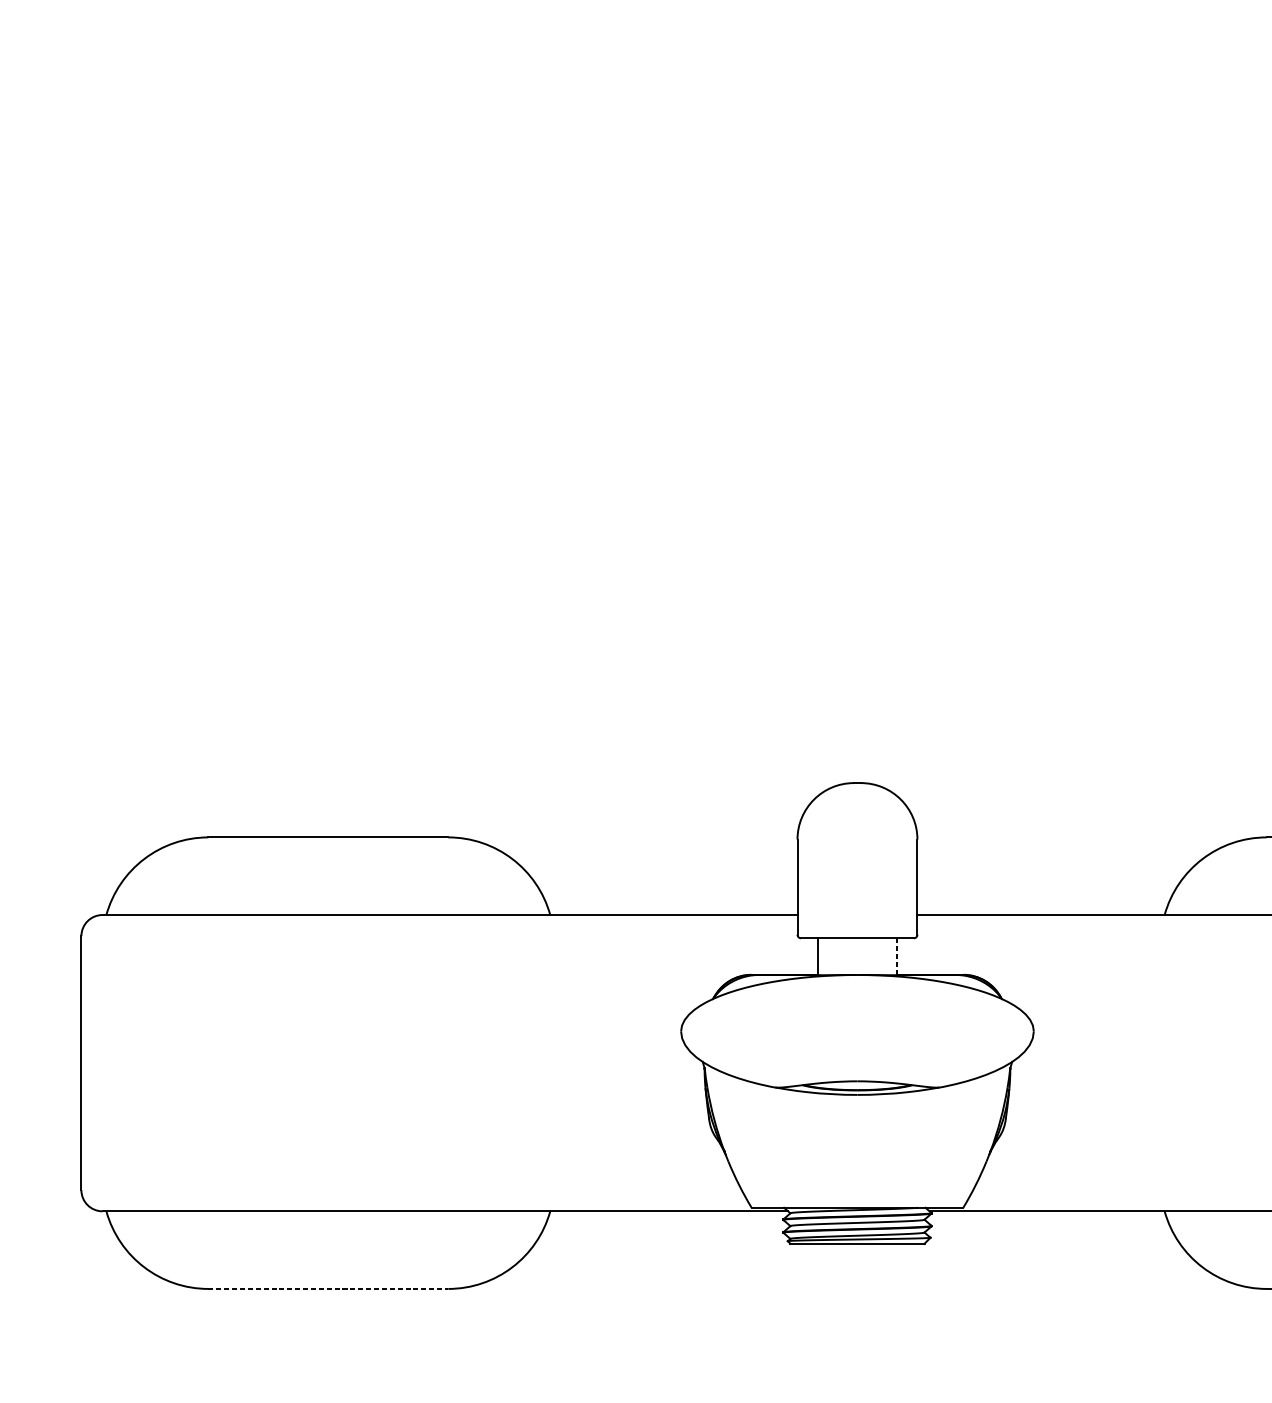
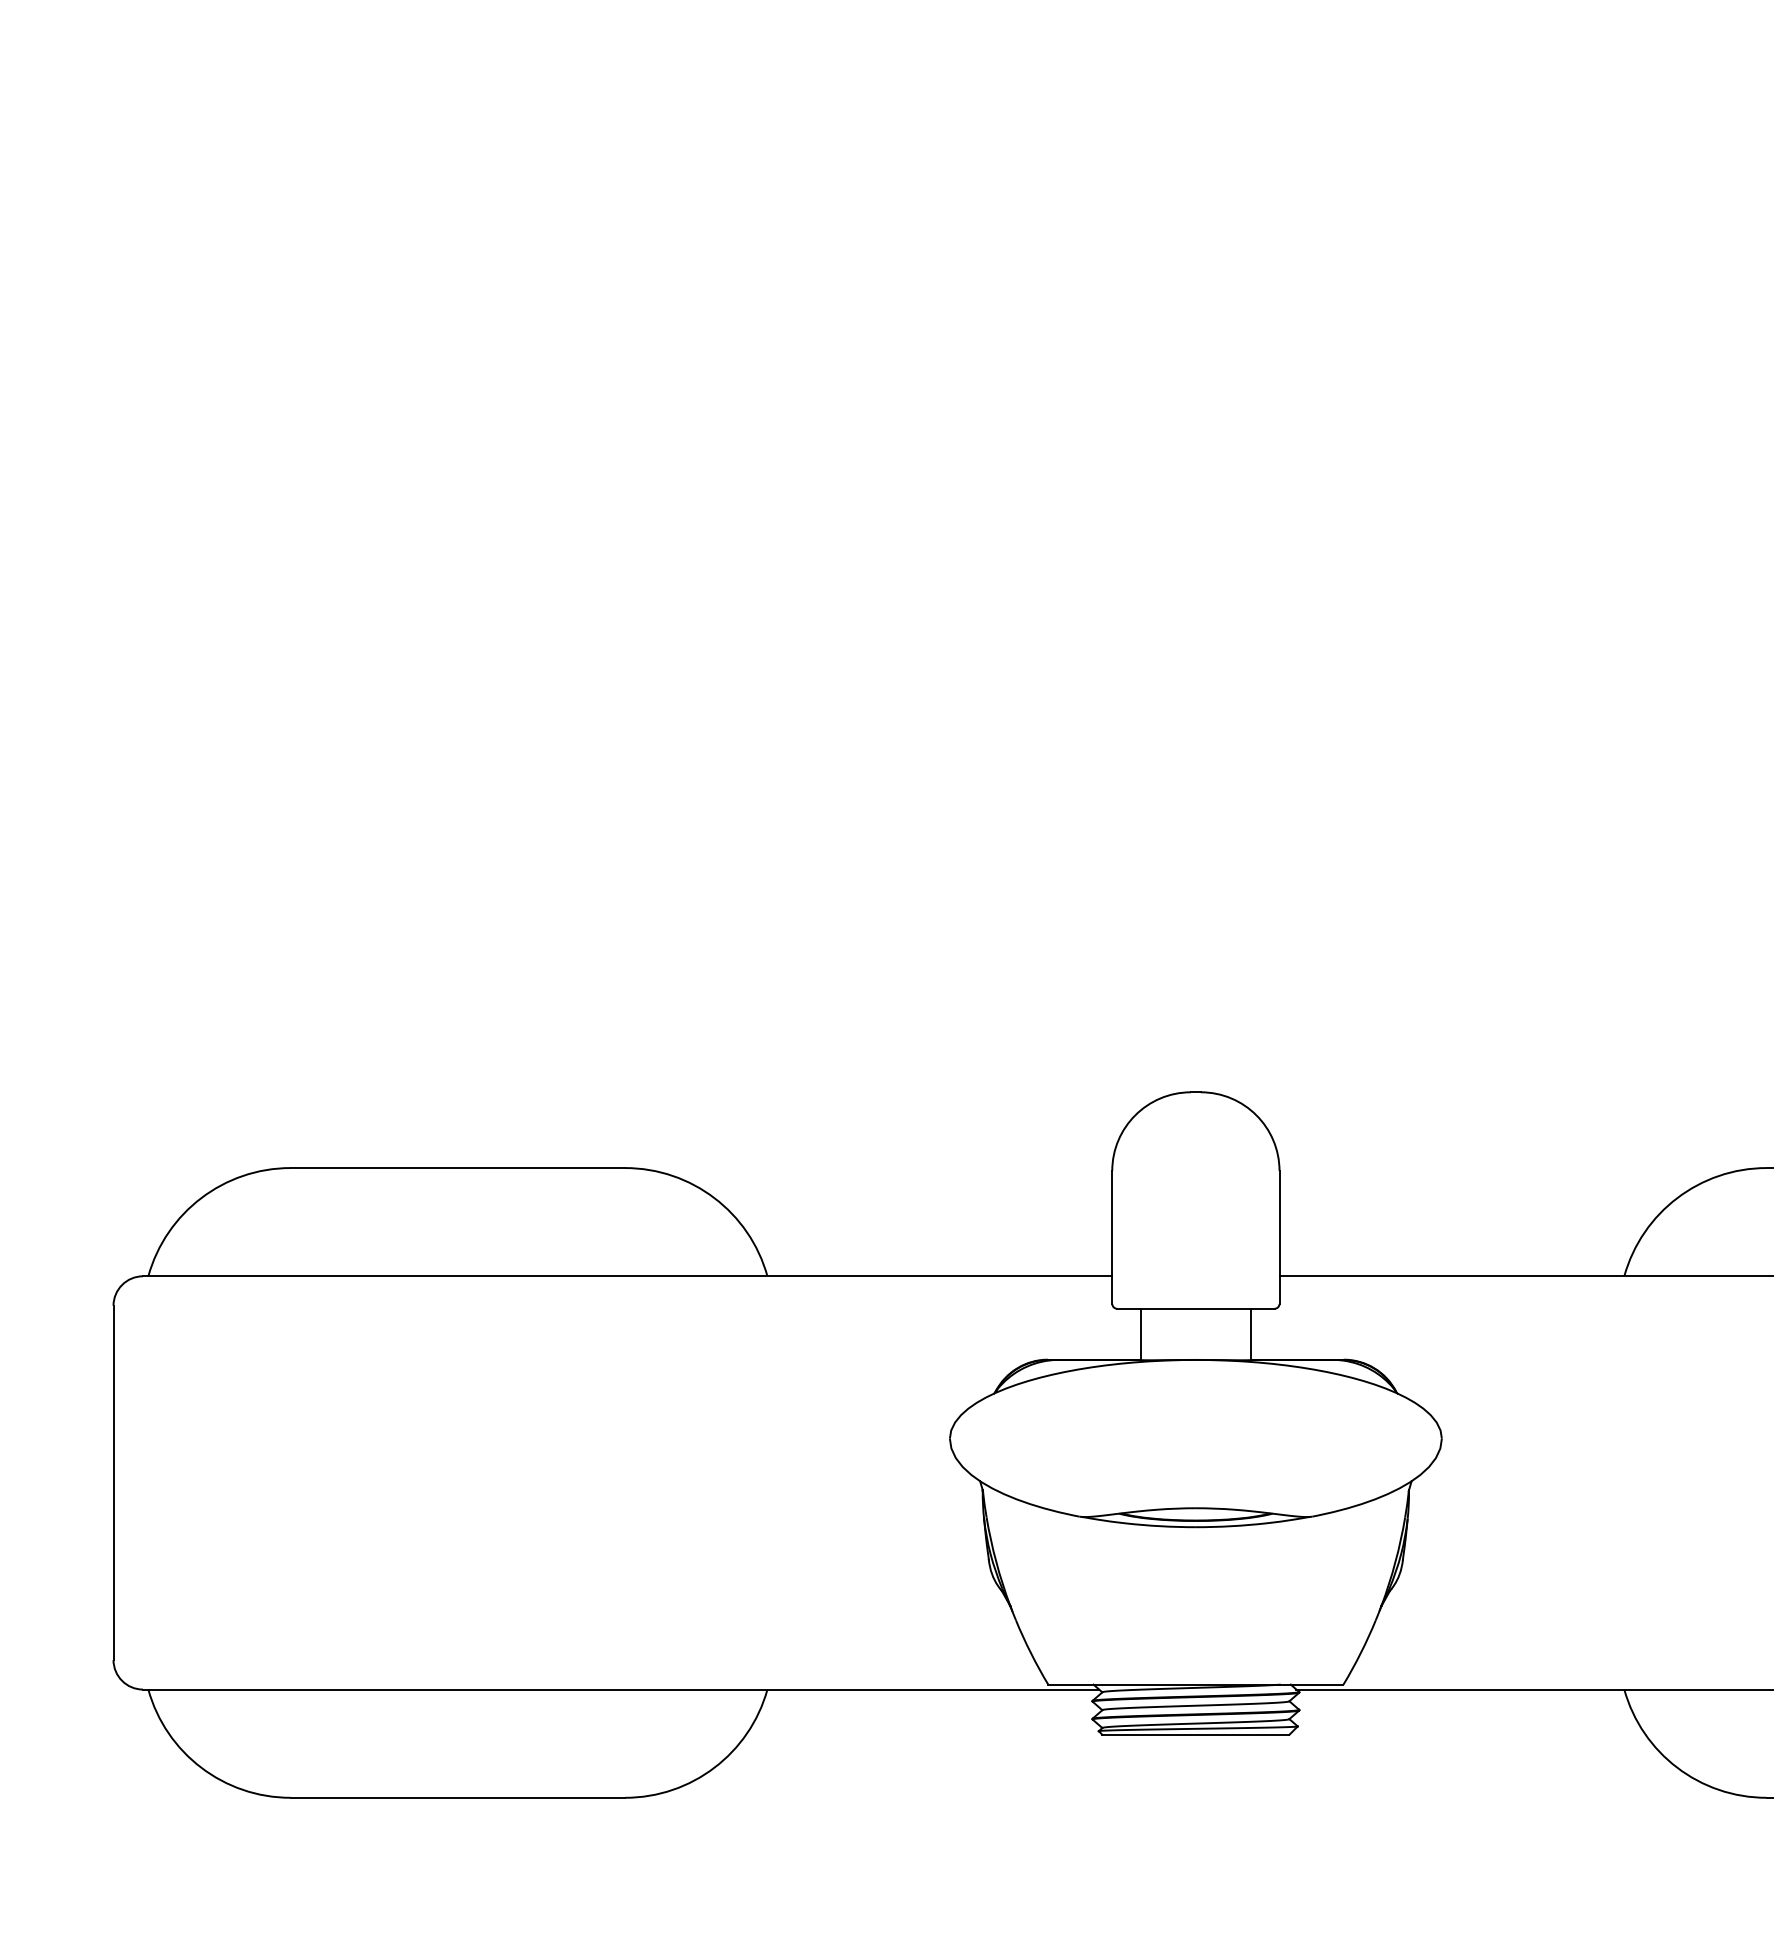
line: (896, 956) -> (1250, 1334), dashed -> solid
line: (328, 1288) -> (458, 1797), dashed -> solid

